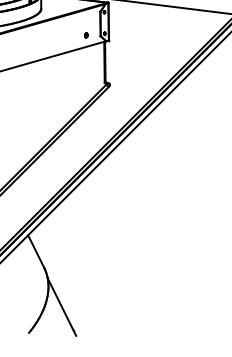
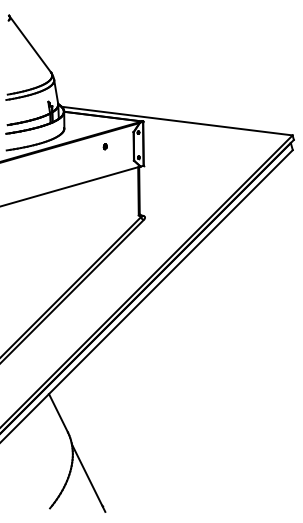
part: (85, 35) -> (104, 146), moved

